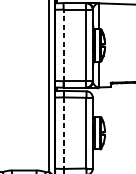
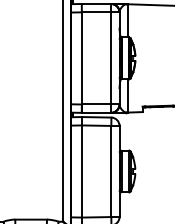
line: (63, 44) -> (81, 57), dashed -> solid
line: (63, 133) -> (81, 171), dashed -> solid

